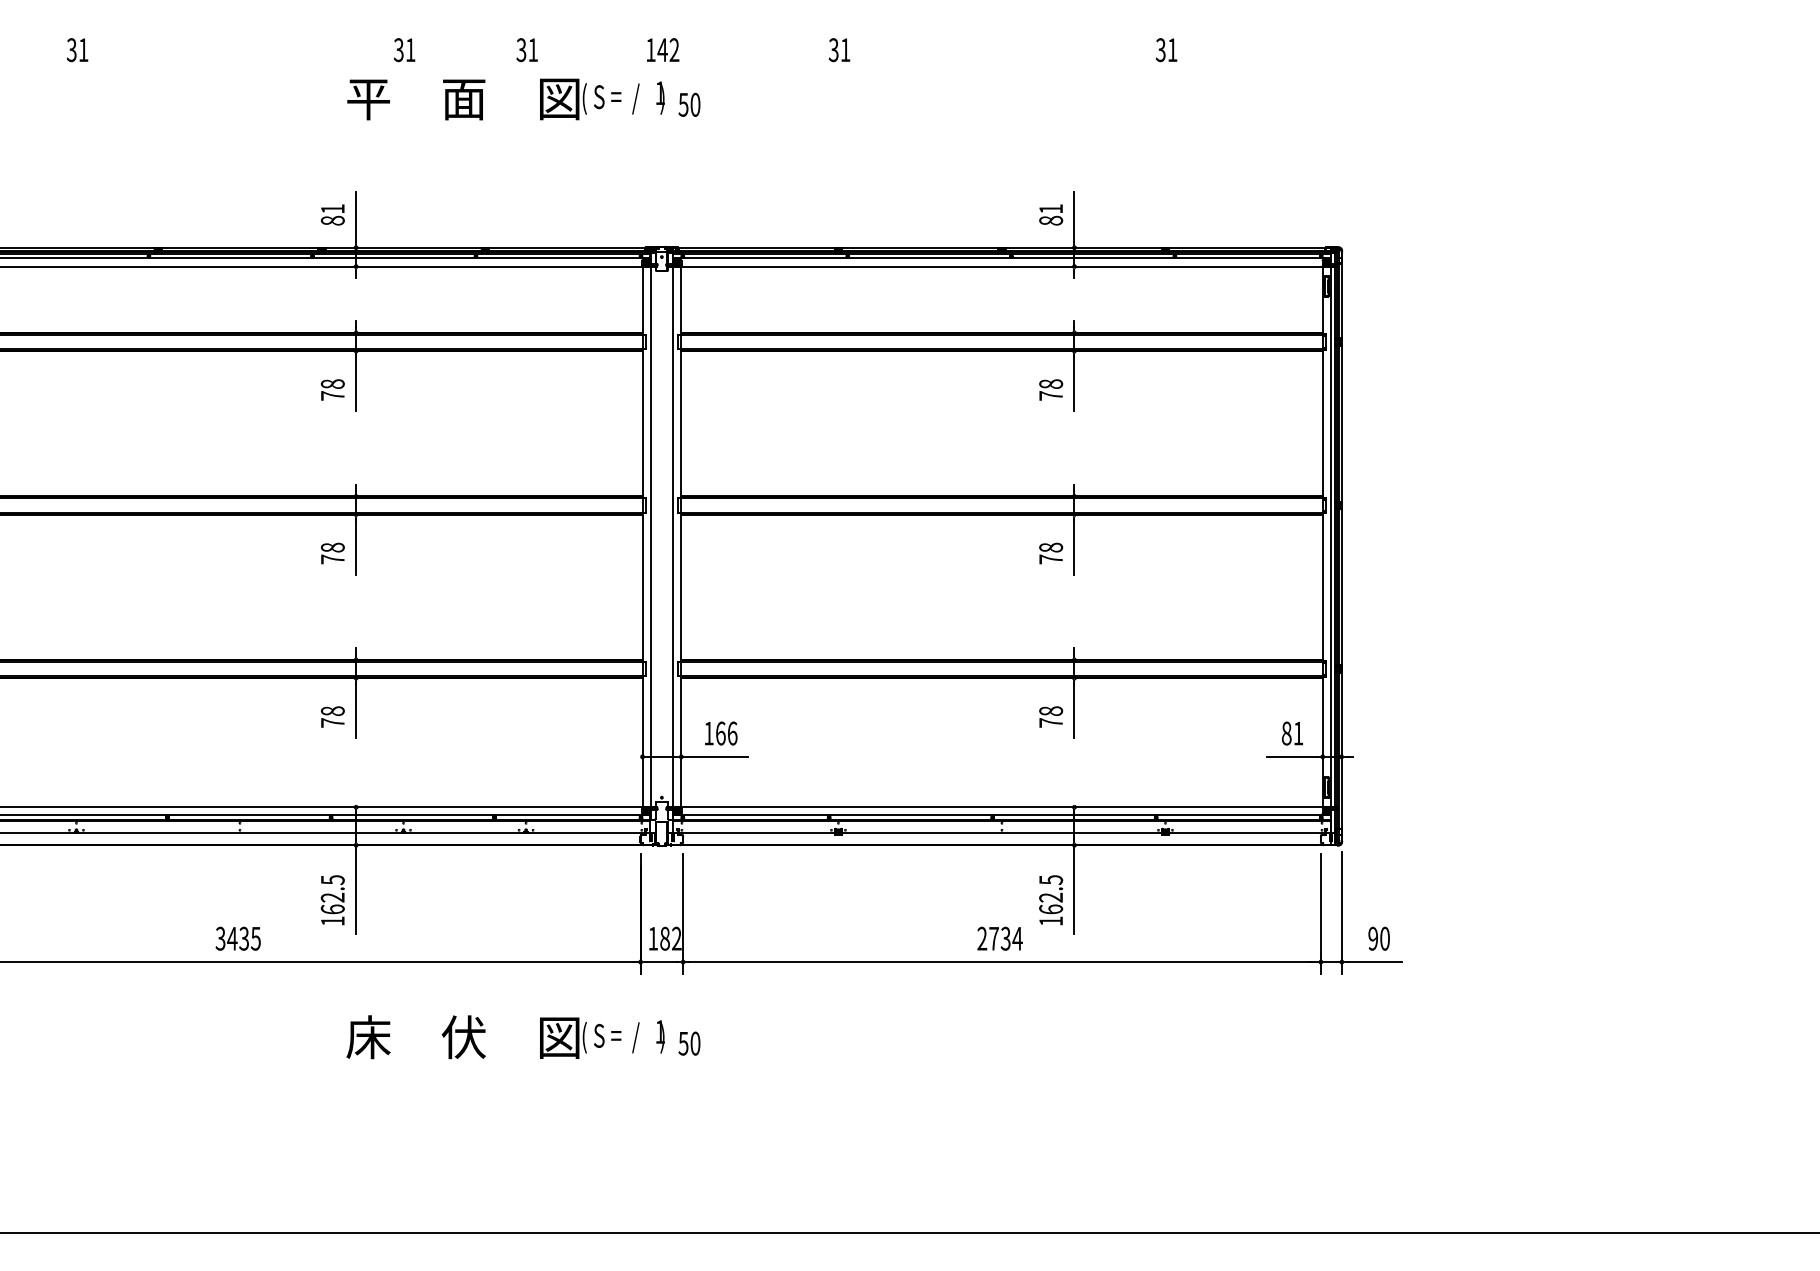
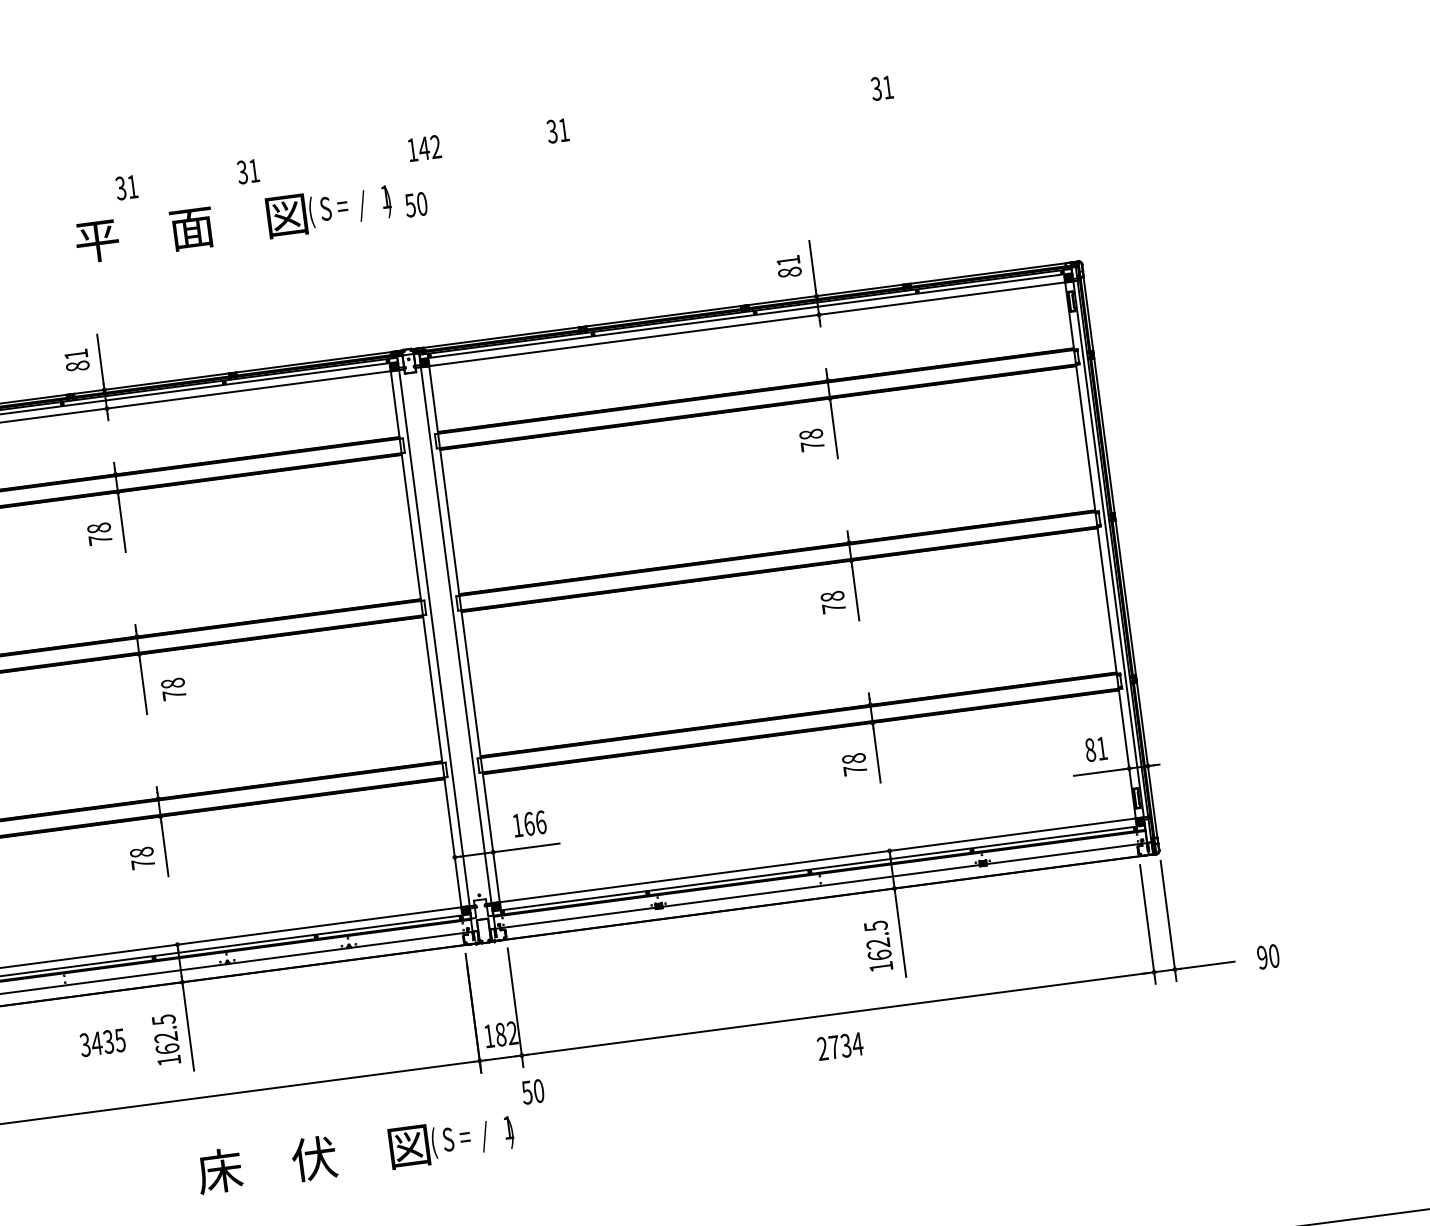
text: (663, 49) -> (424, 147), moved
text: (332, 553) -> (173, 689), moved
text: (237, 938) -> (101, 1042), moved
text: (999, 938) -> (839, 1046), moved
text: (1378, 938) -> (1267, 956), moved
text: (689, 1043) -> (533, 1091), moved

